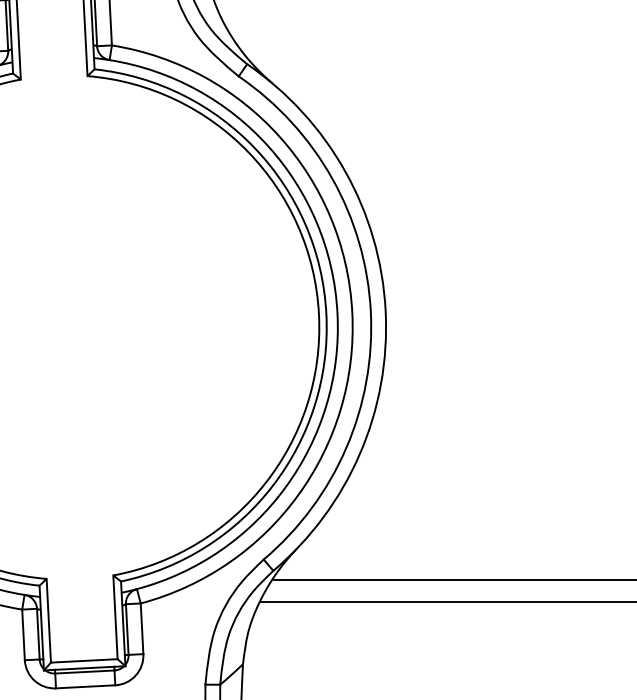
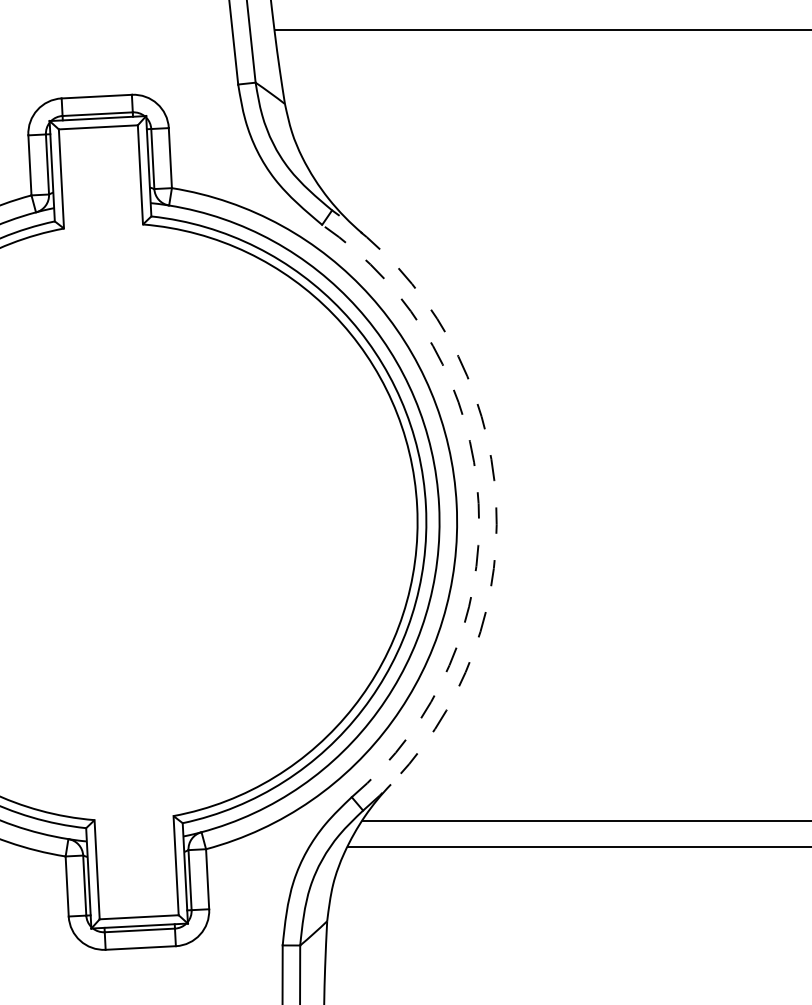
arc: (385, 310) -> (496, 502), solid -> dashed
arc: (370, 311) -> (478, 503), solid -> dashed

